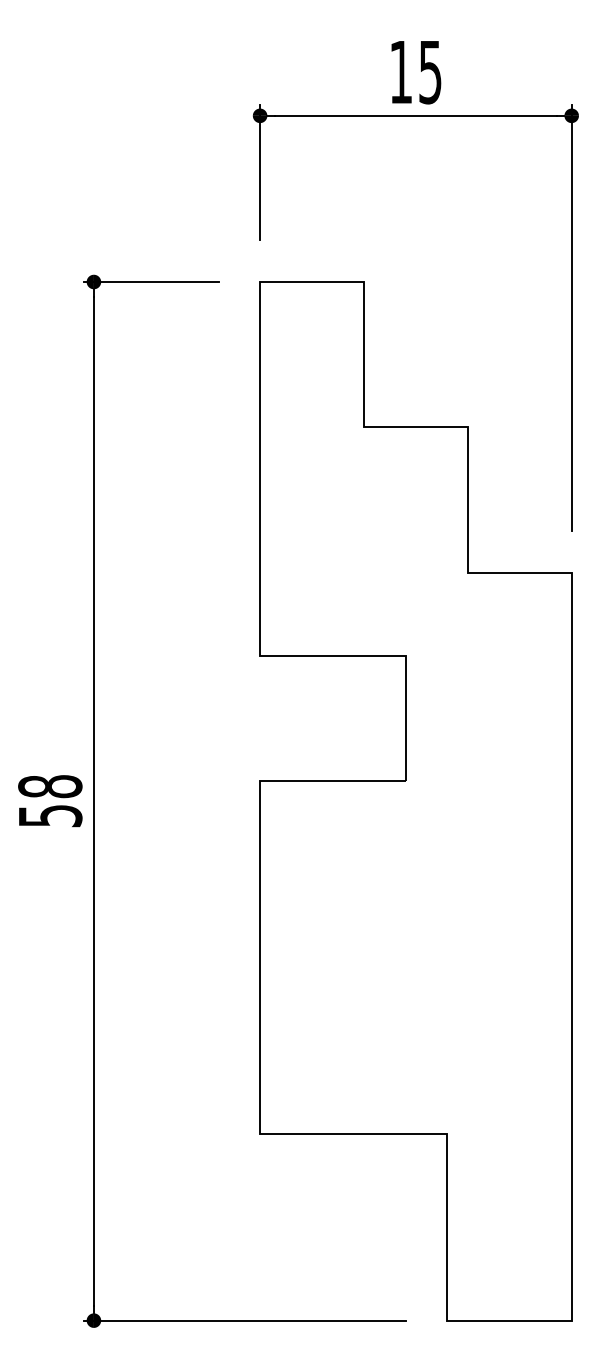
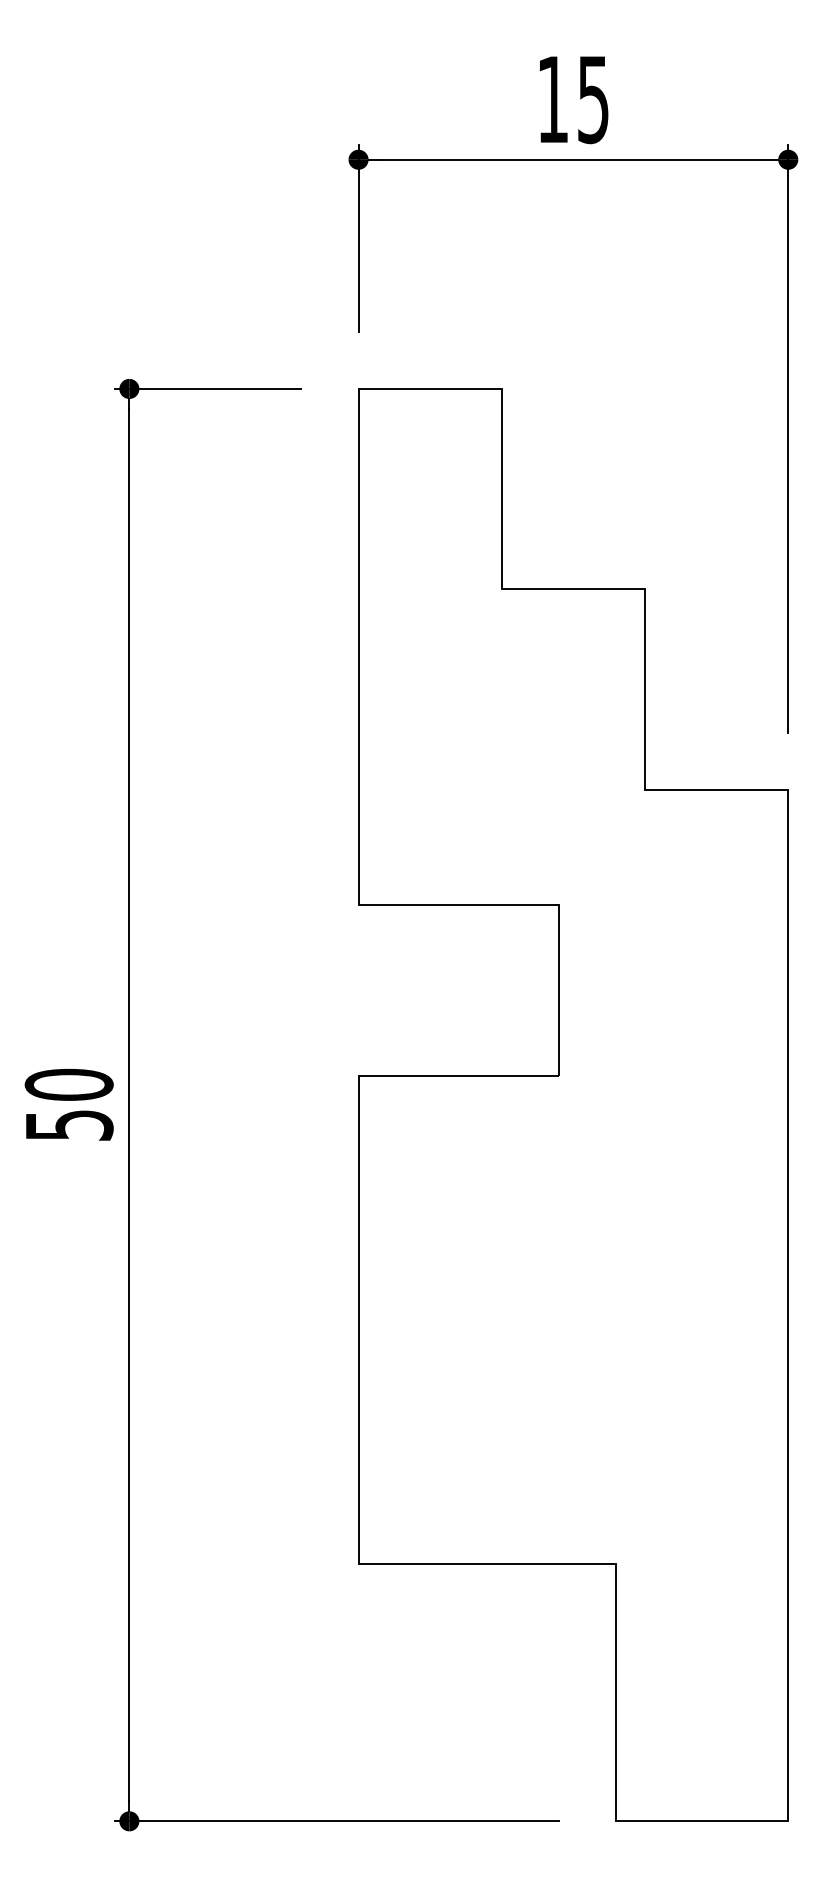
text: (50, 786) -> (69, 1084), 58 -> 50

